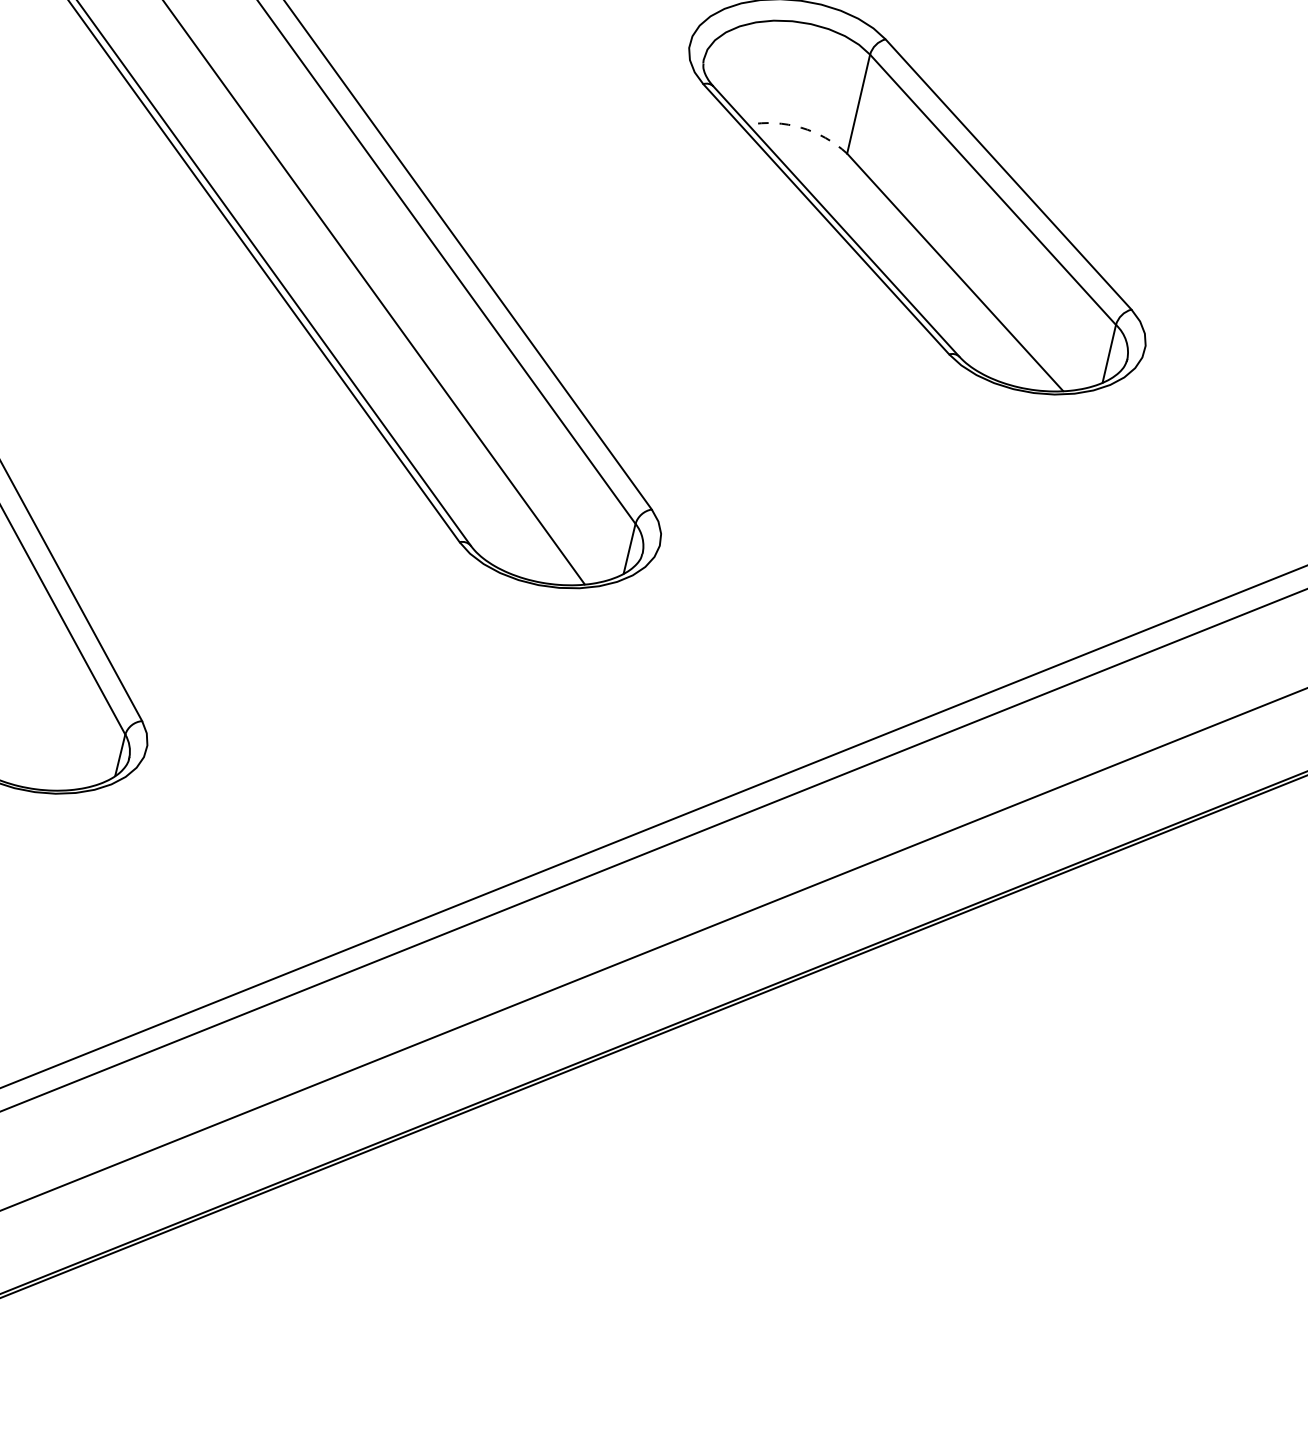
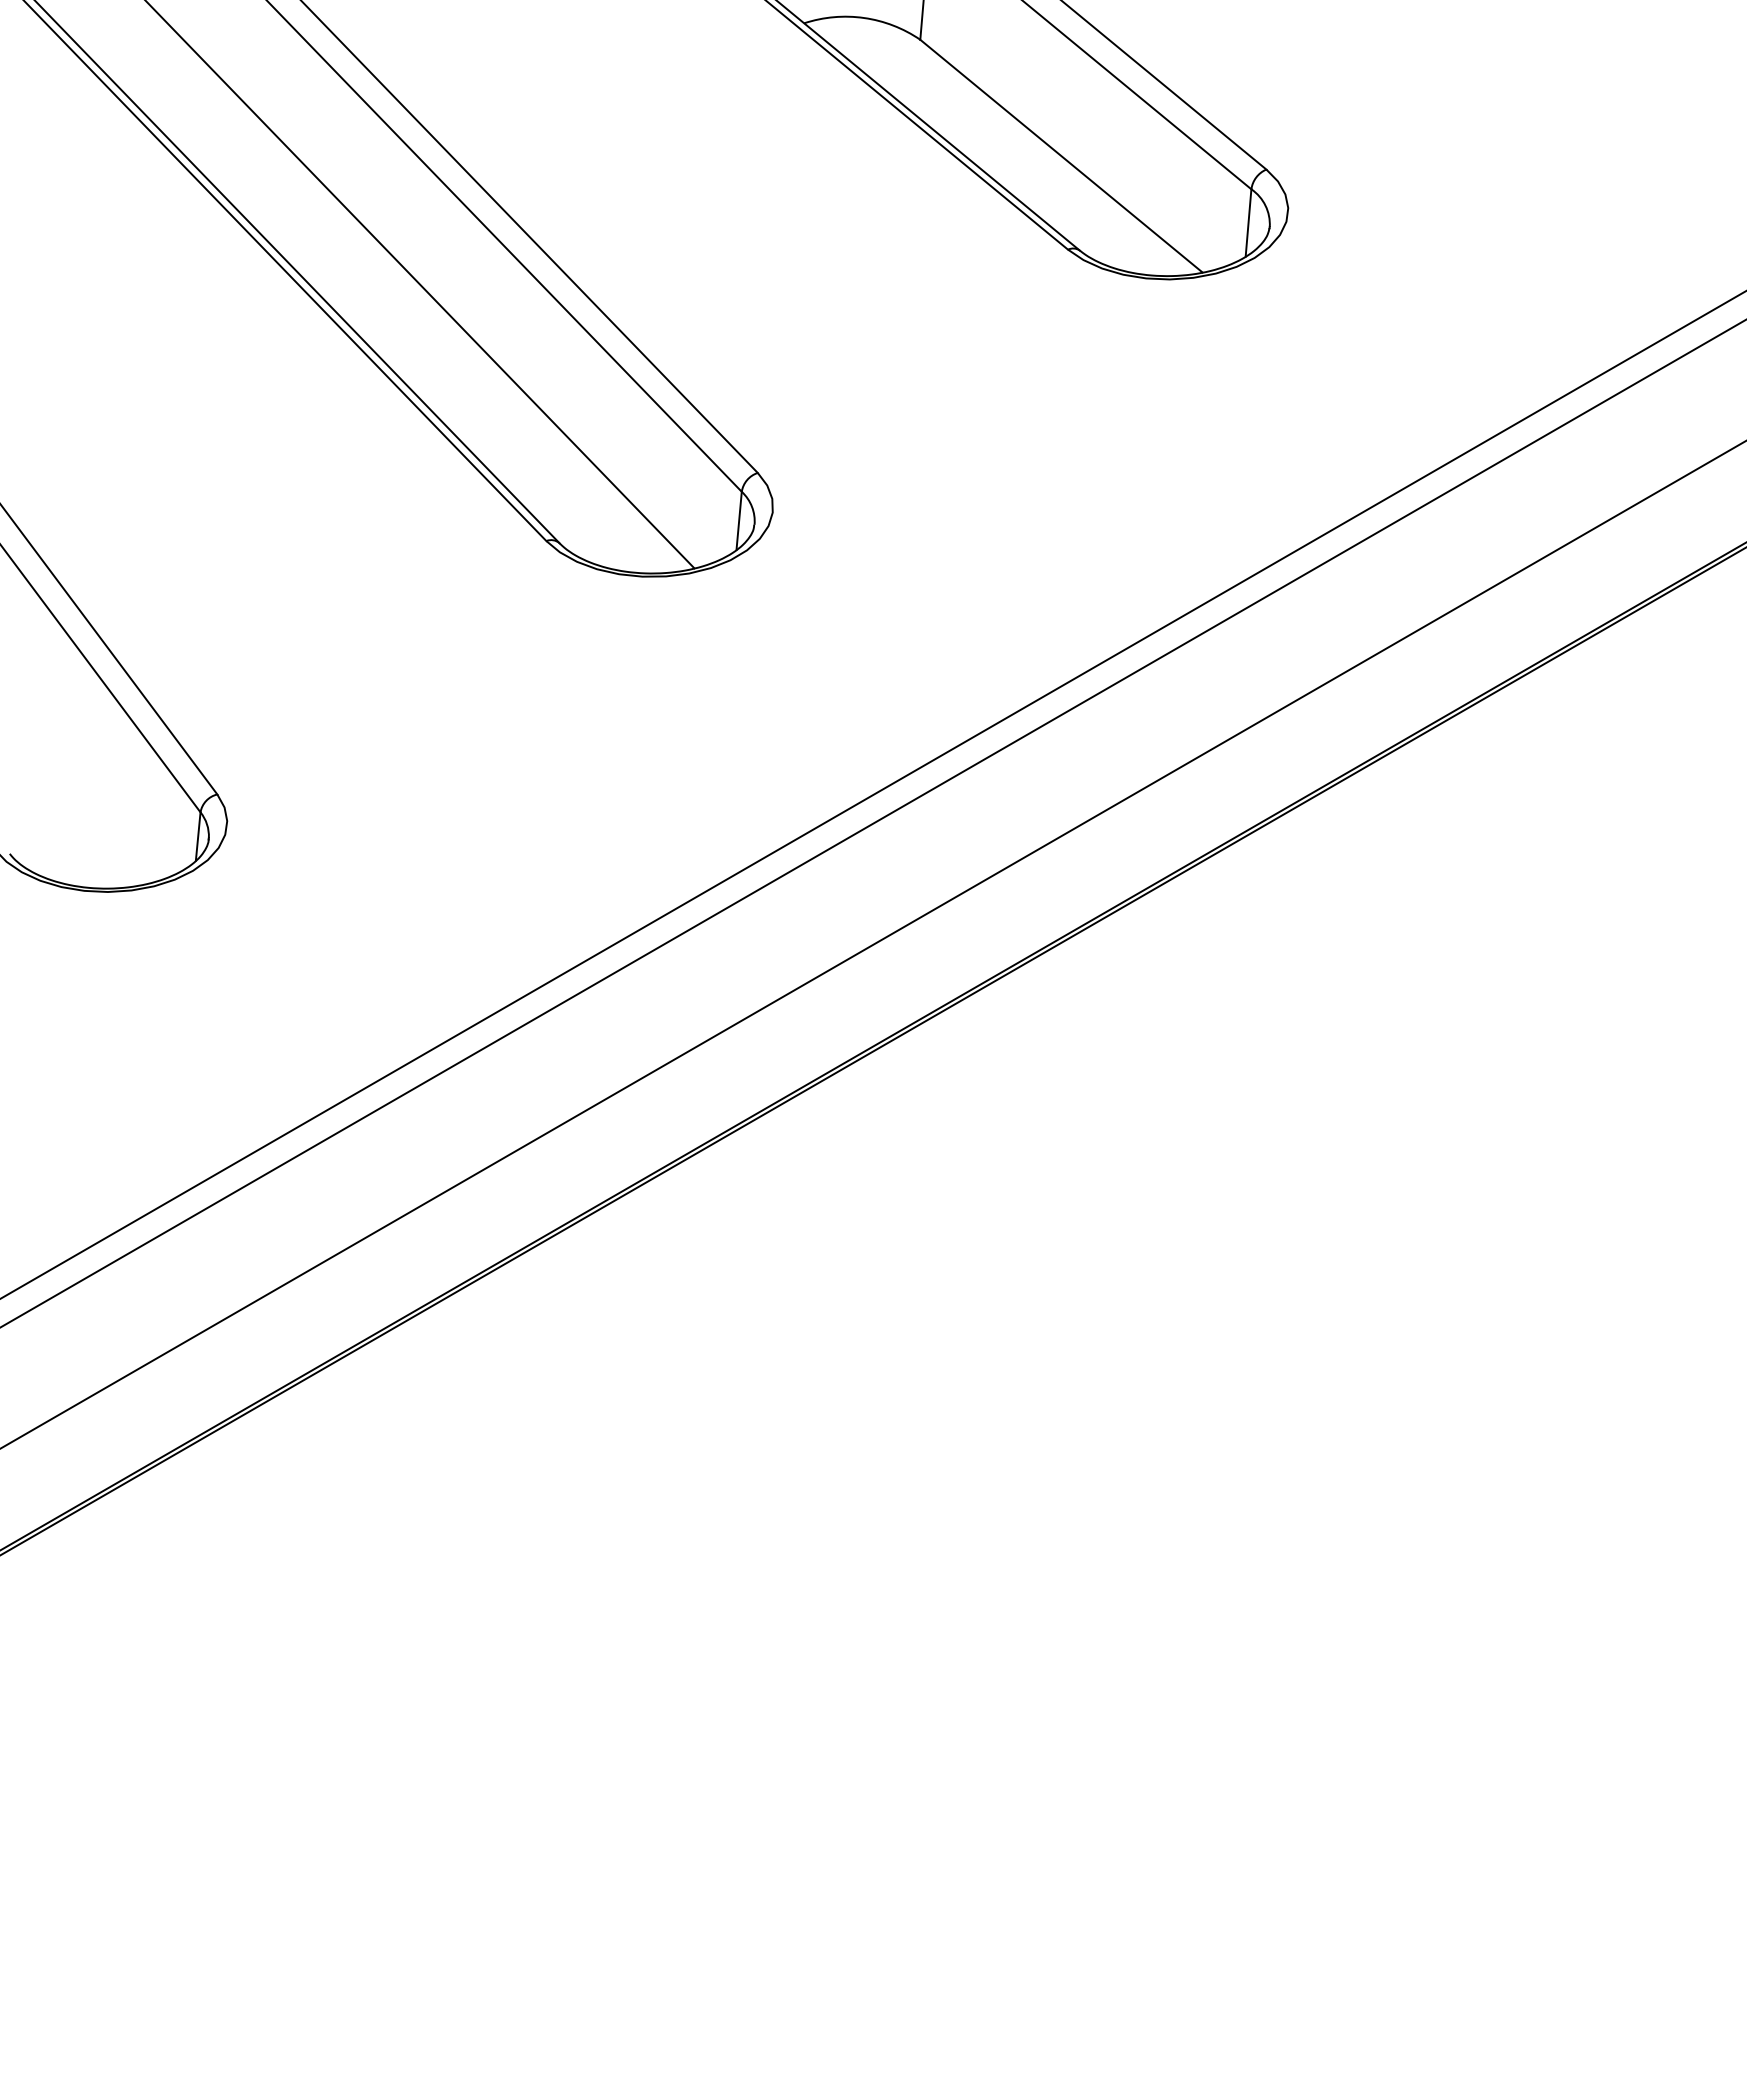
arc: (801, 128) -> (864, 18), dashed -> solid

